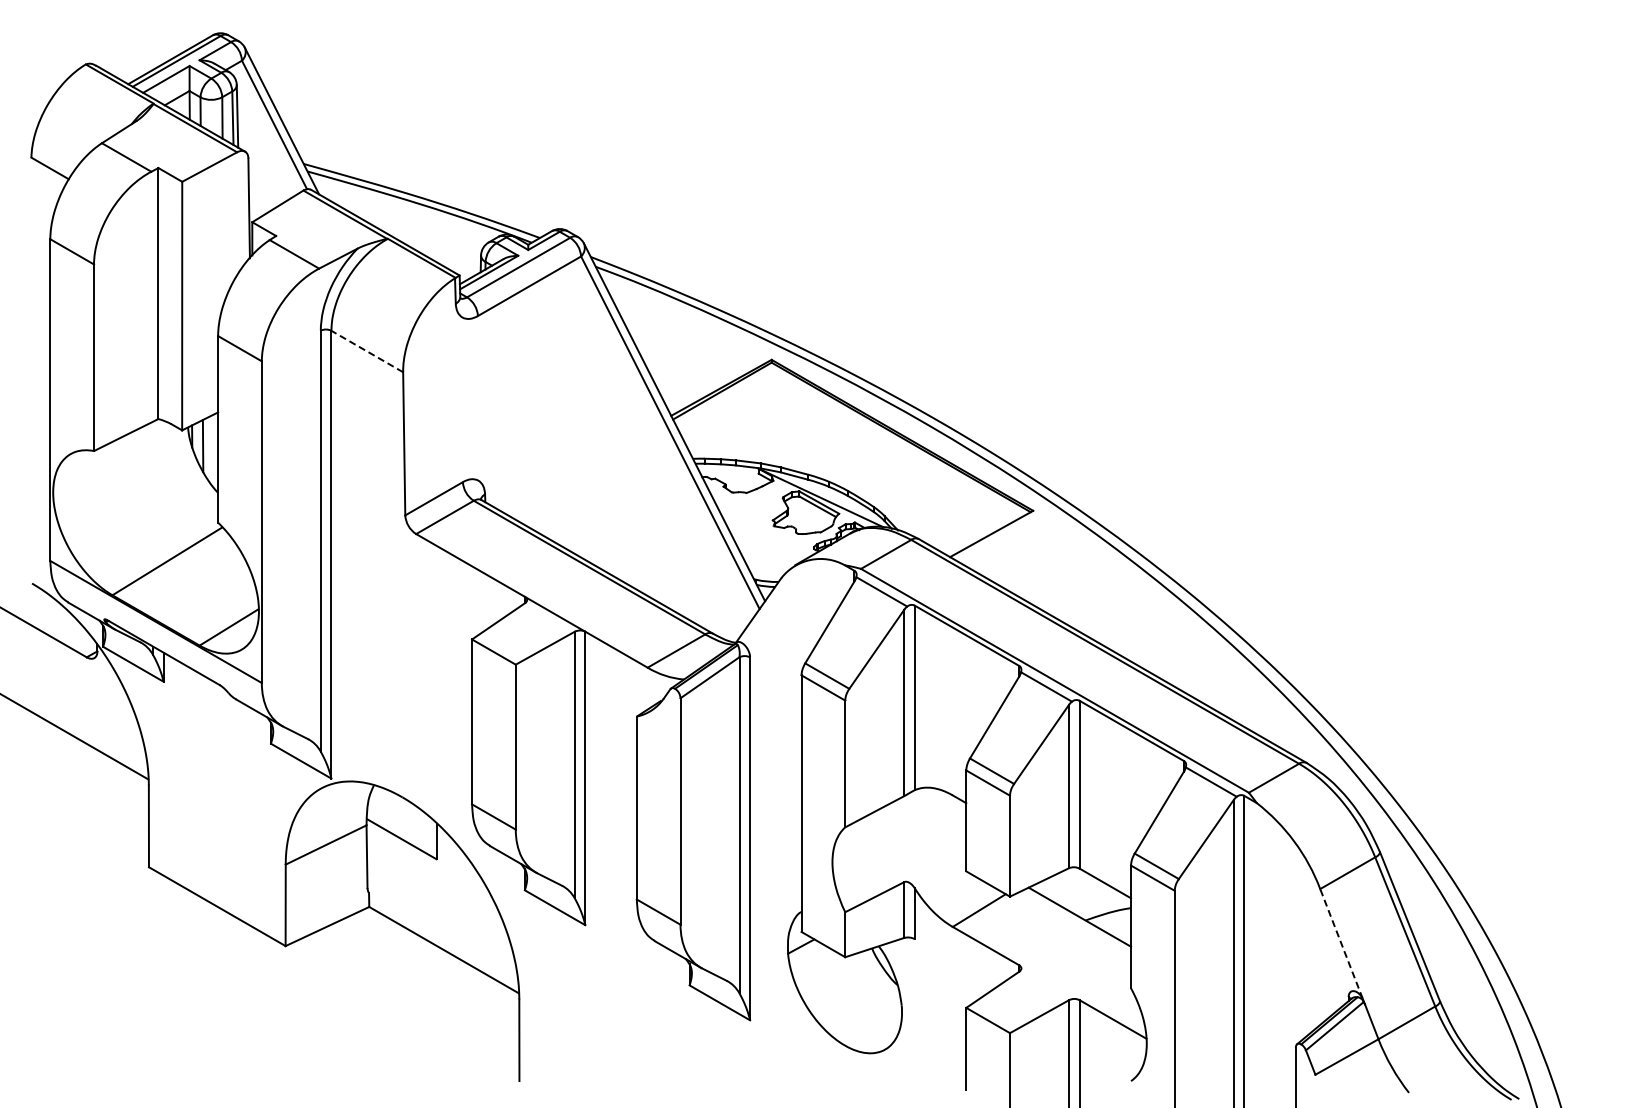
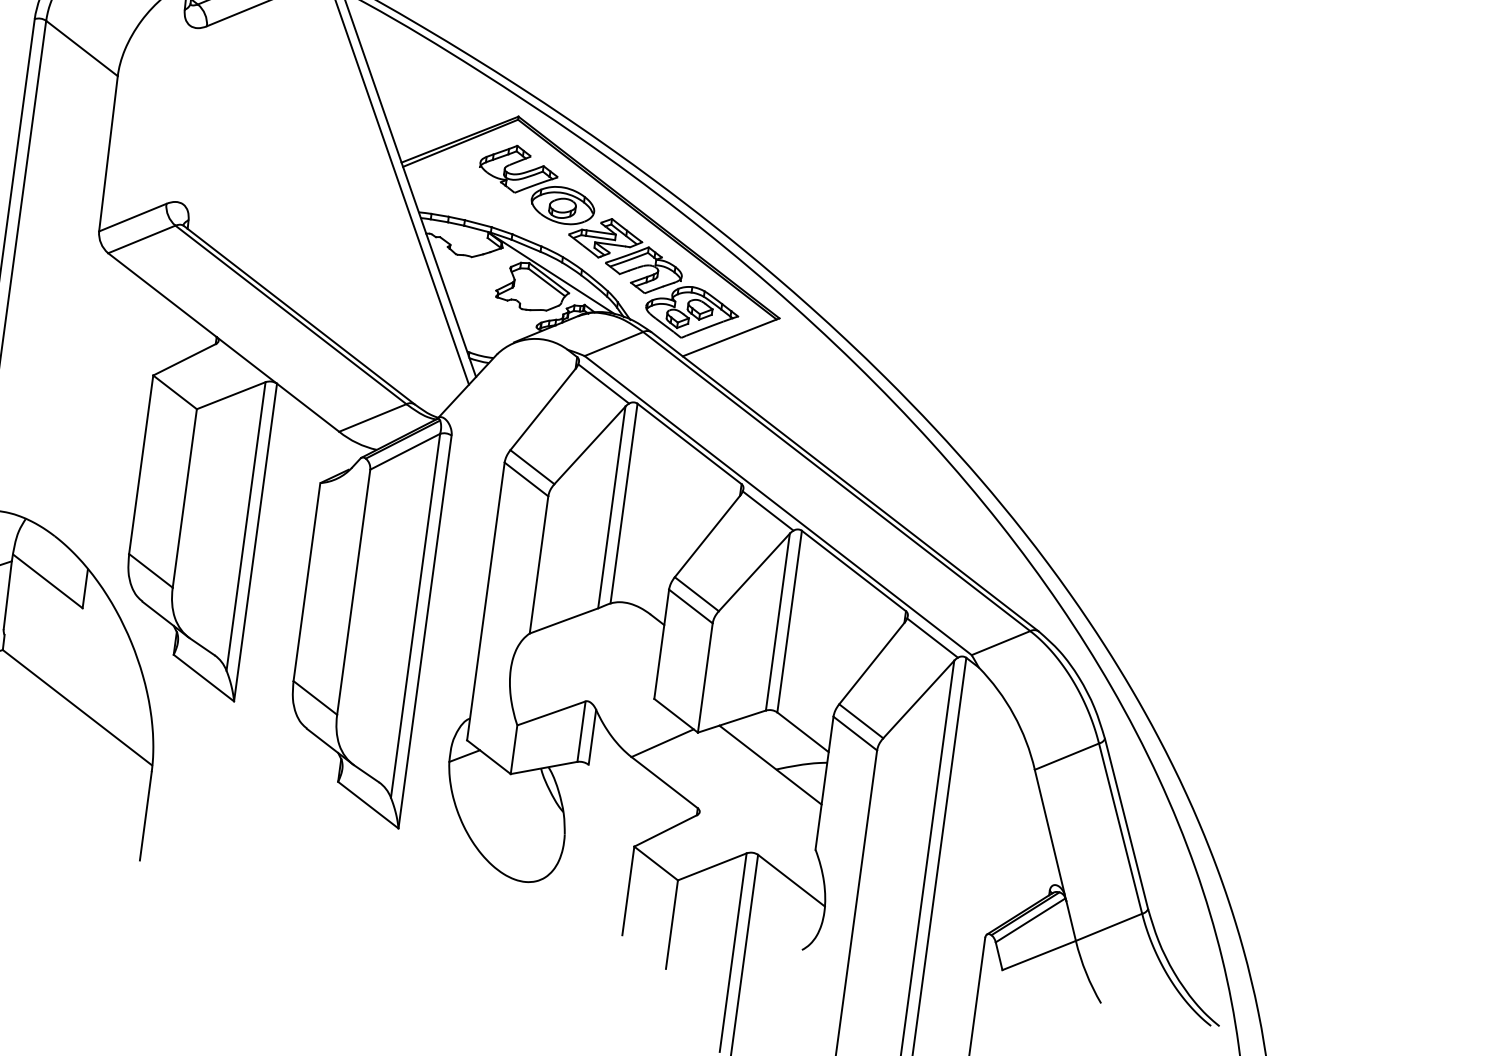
line: (366, 351) -> (81, 48), dashed -> solid
part: (868, 463) -> (608, 243), added
line: (1341, 943) -> (1049, 831), dashed -> solid

